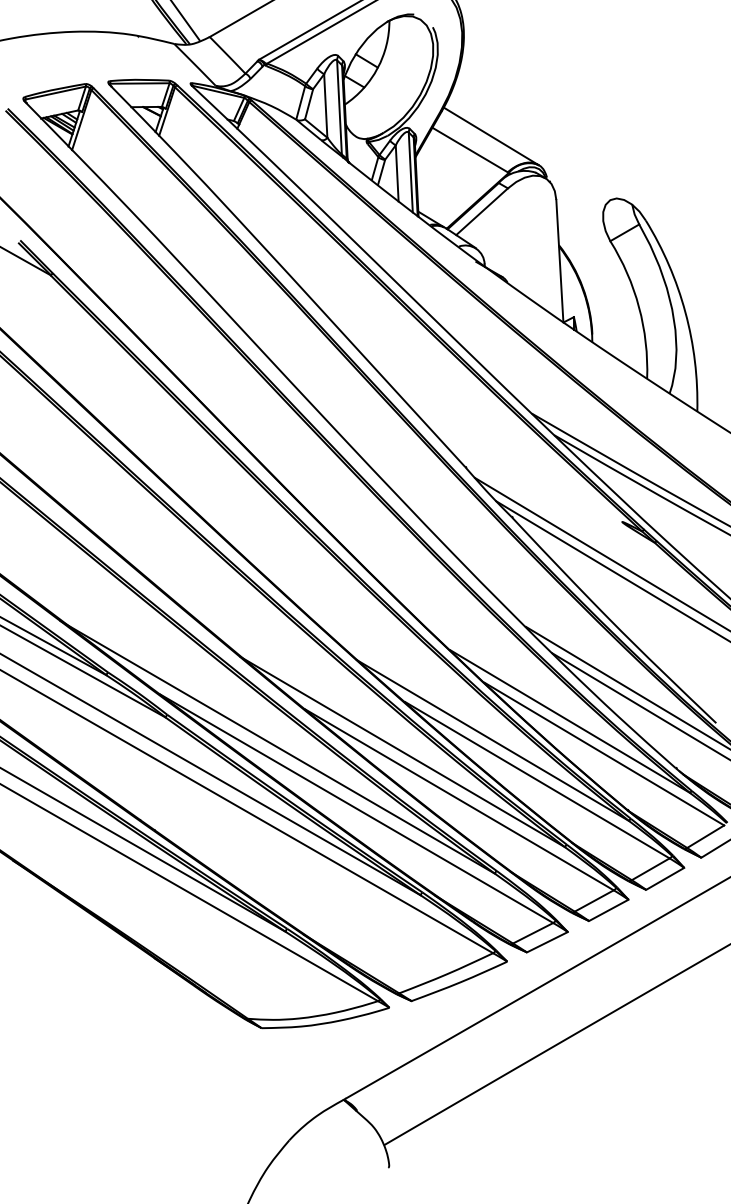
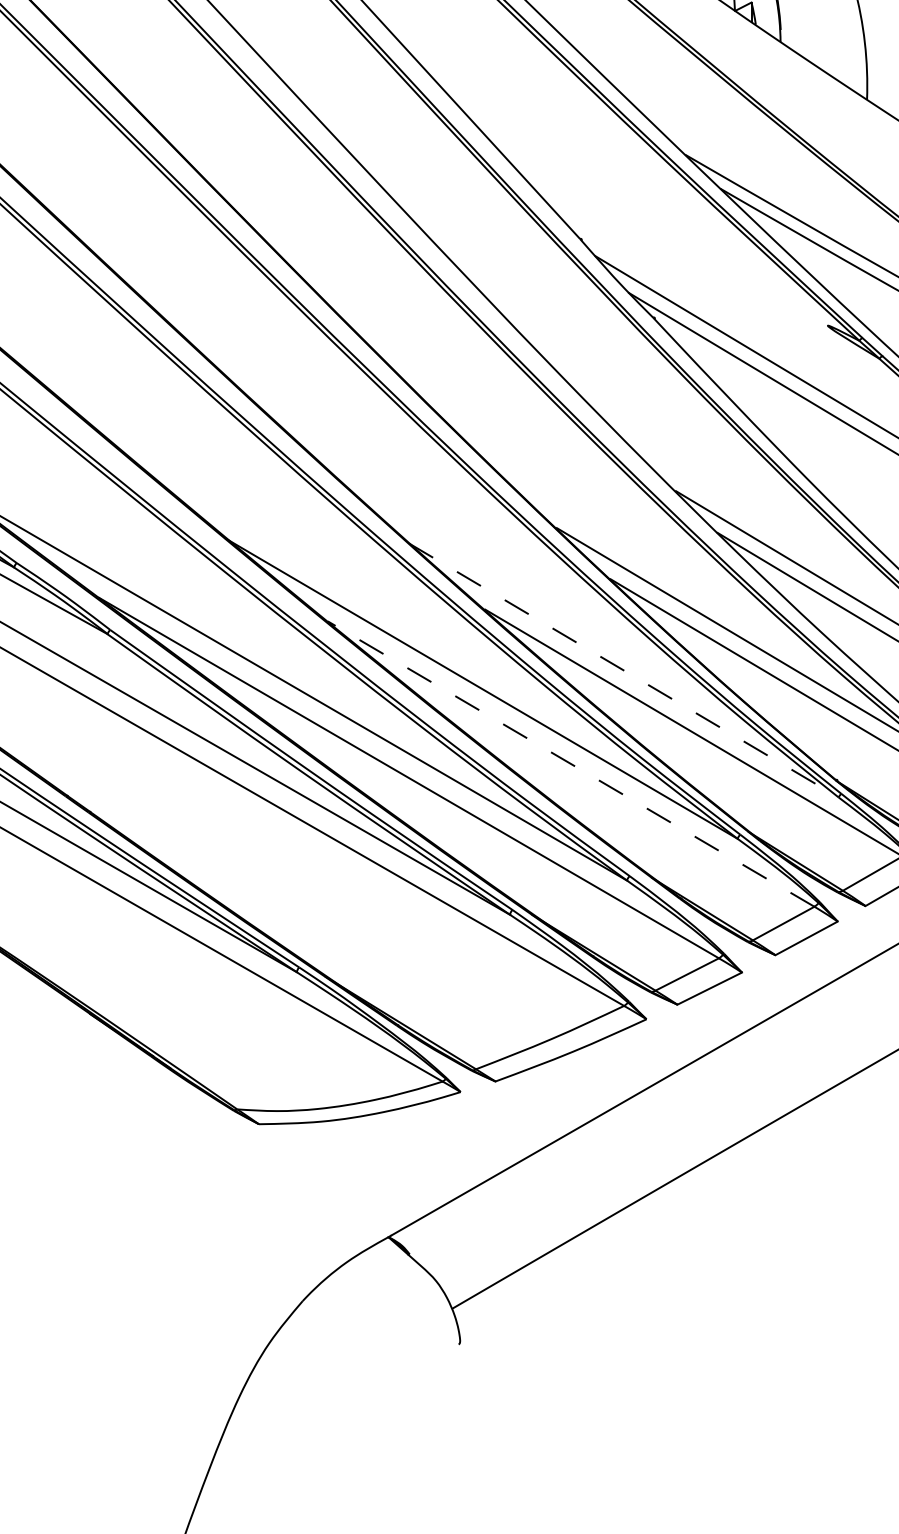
line: (493, 740) -> (624, 670), solid -> dashed
line: (459, 799) -> (571, 763), solid -> dashed

